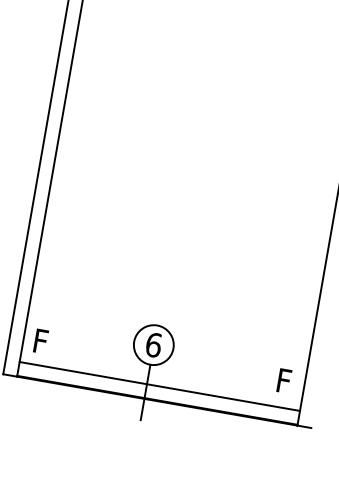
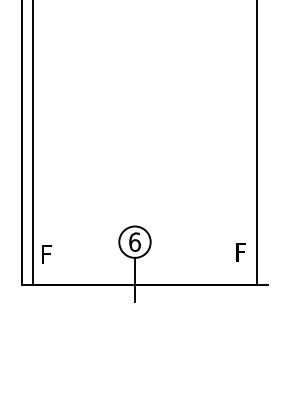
line: (160, 386) -> (145, 273), removed

